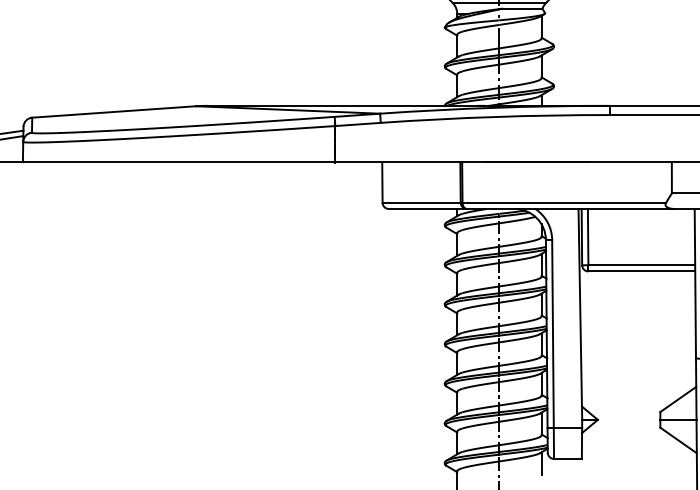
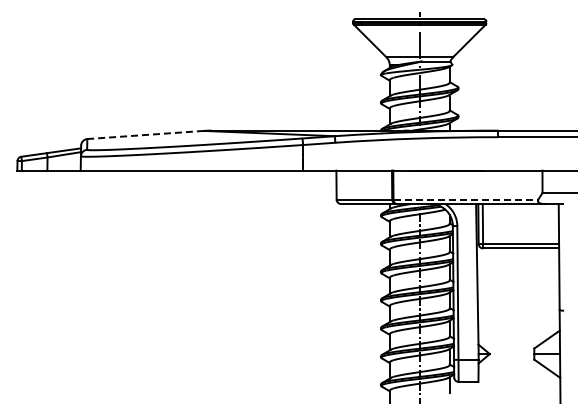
line: (113, 112) -> (145, 135), solid -> dashed
line: (565, 202) -> (466, 199), solid -> dashed

